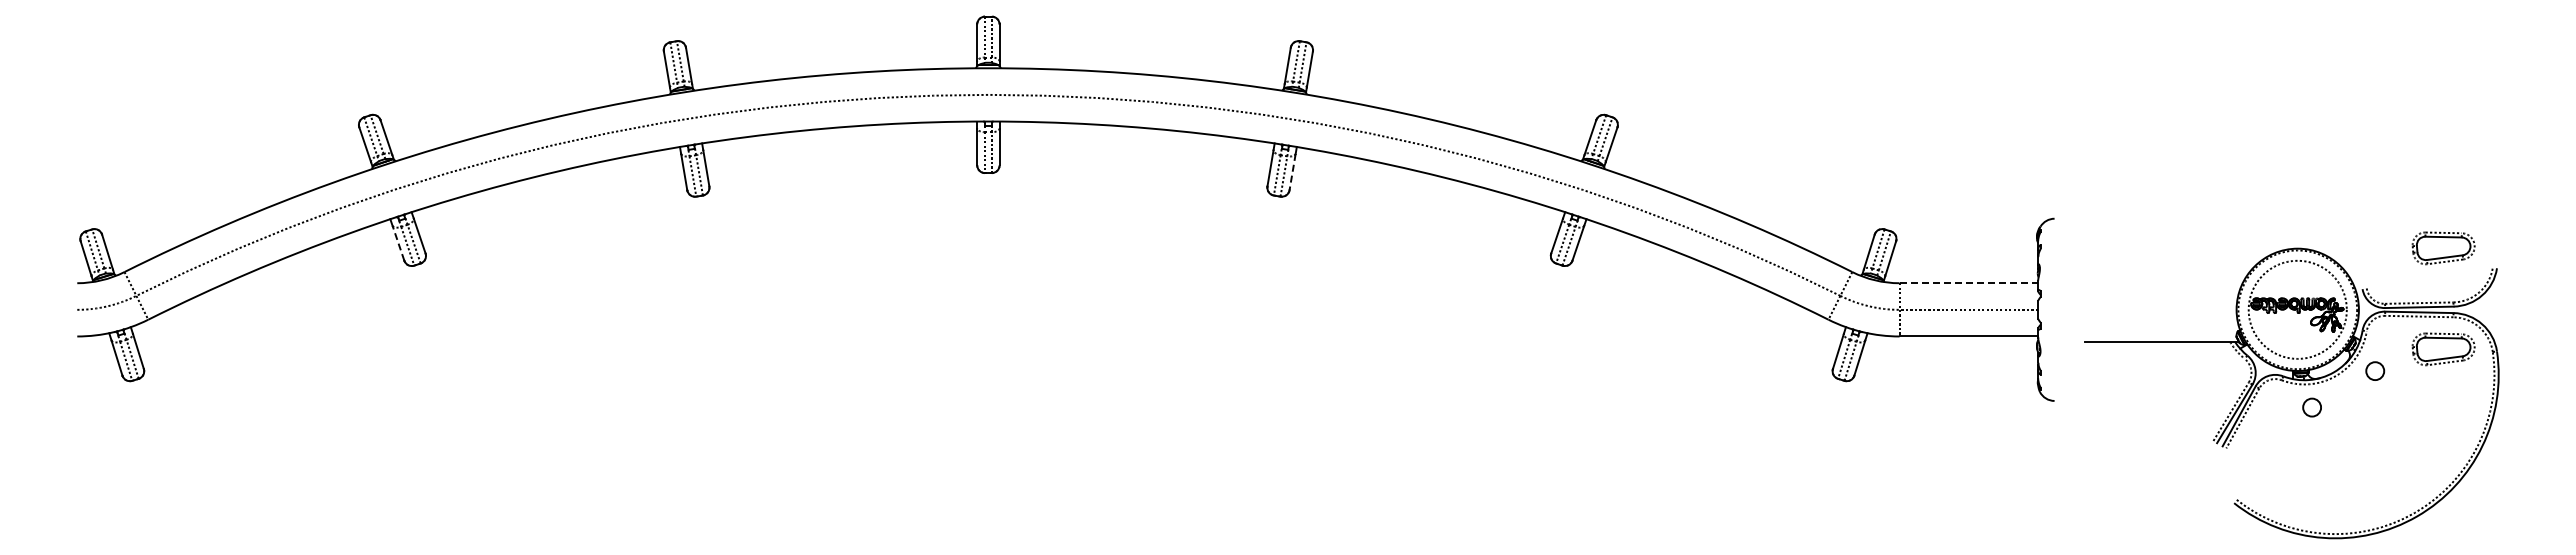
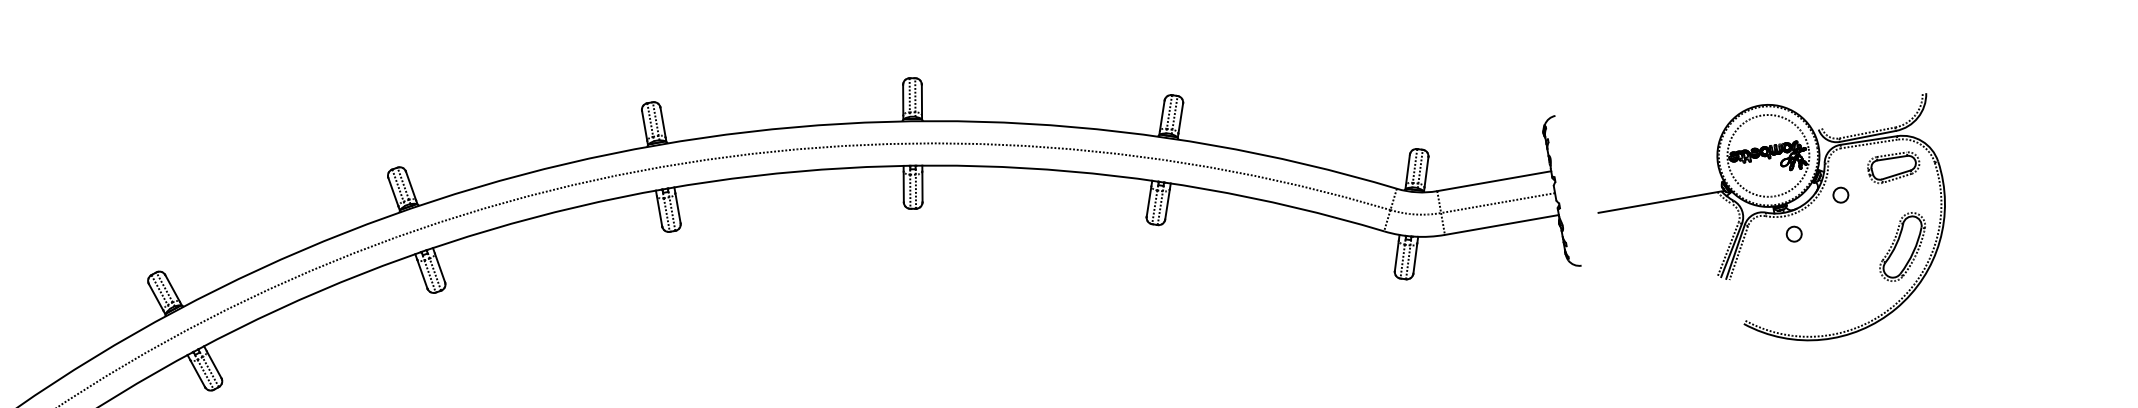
line: (1292, 172) -> (922, 187), dashed -> solid
line: (398, 242) -> (197, 373), dashed -> solid
part: (2443, 248) -> (1879, 84), removed
line: (1969, 283) -> (1494, 181), dashed -> solid
part: (2437, 444) -> (1902, 246), added

